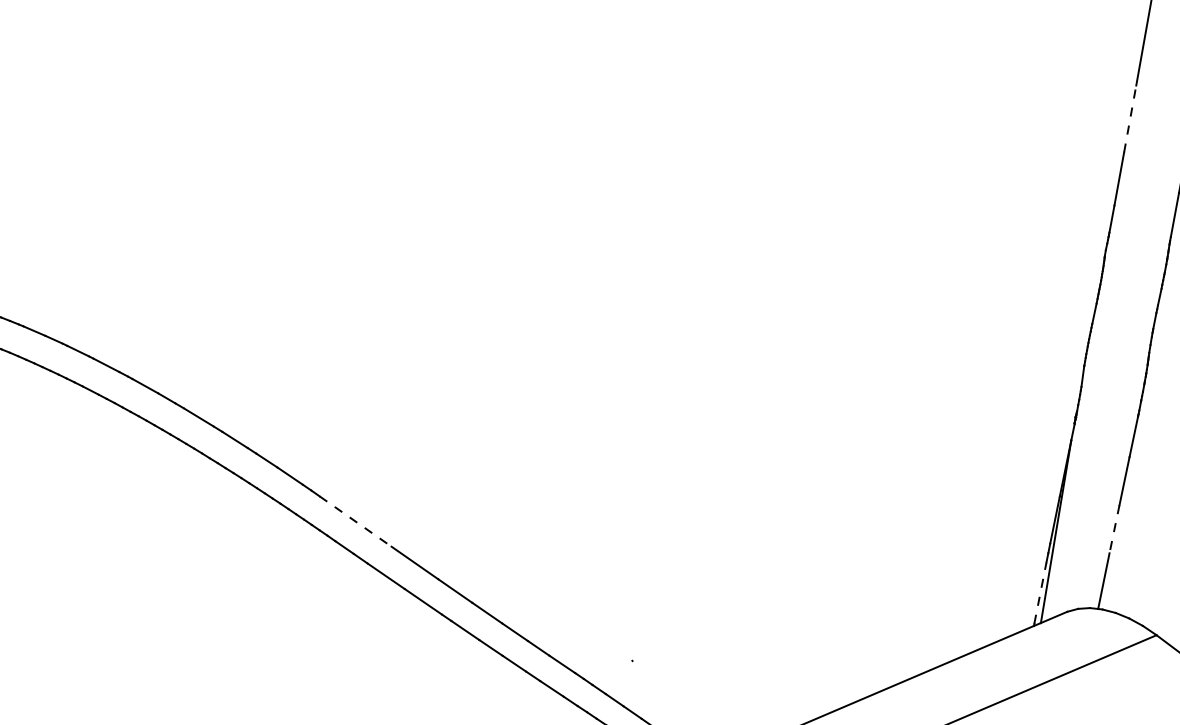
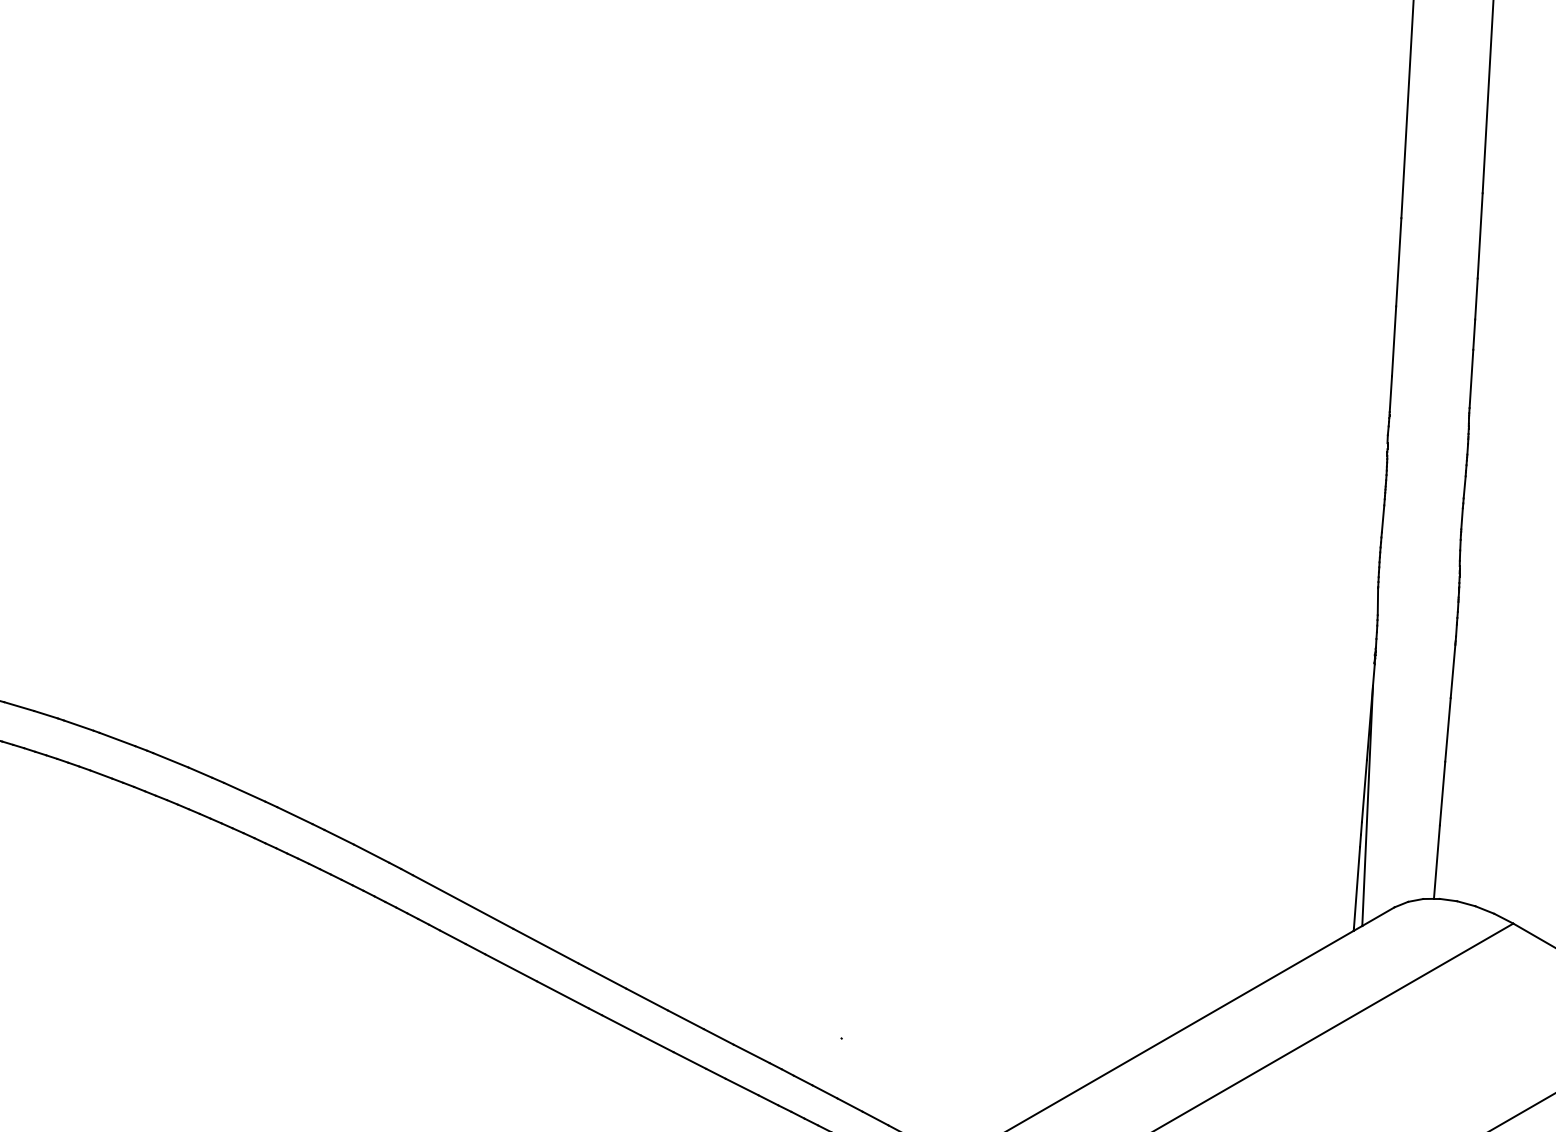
line: (1130, 118) -> (1398, 261), dashed -> solid
line: (355, 521) -> (463, 902), dashed -> solid
line: (1114, 529) -> (1442, 793), dashed -> solid
line: (1040, 593) -> (1357, 887), dashed -> solid

